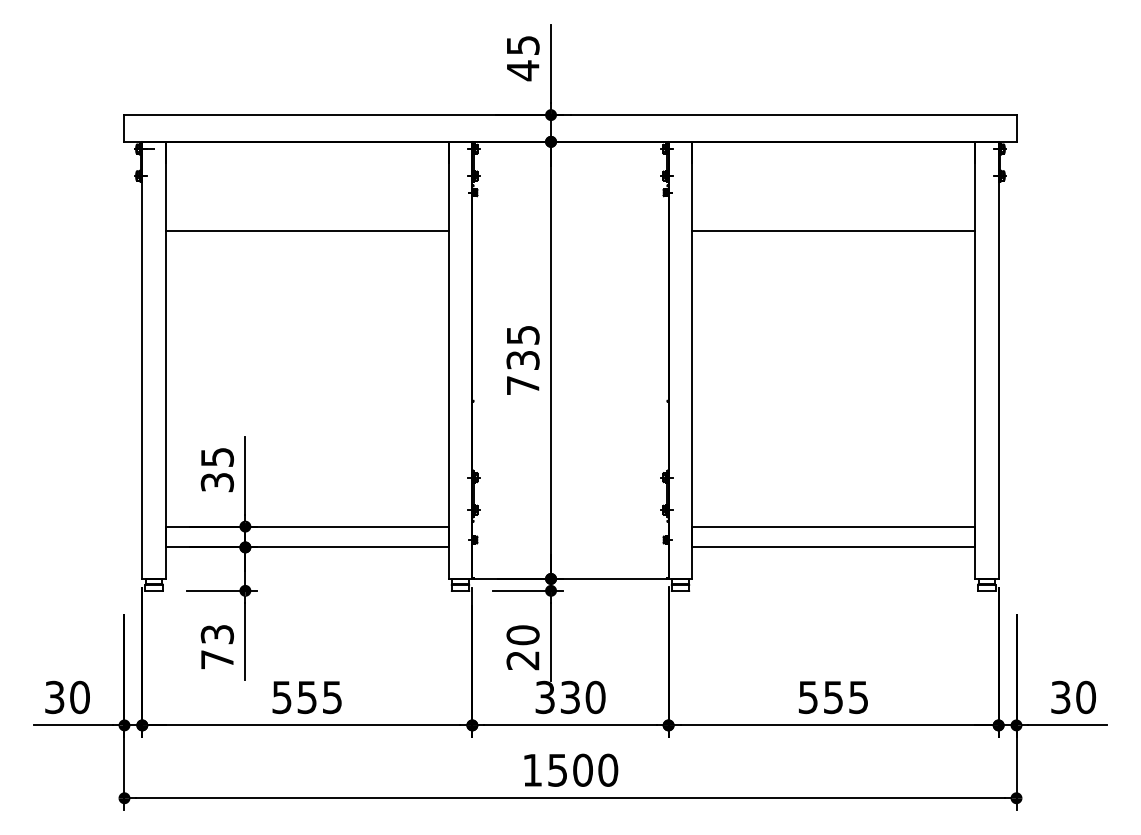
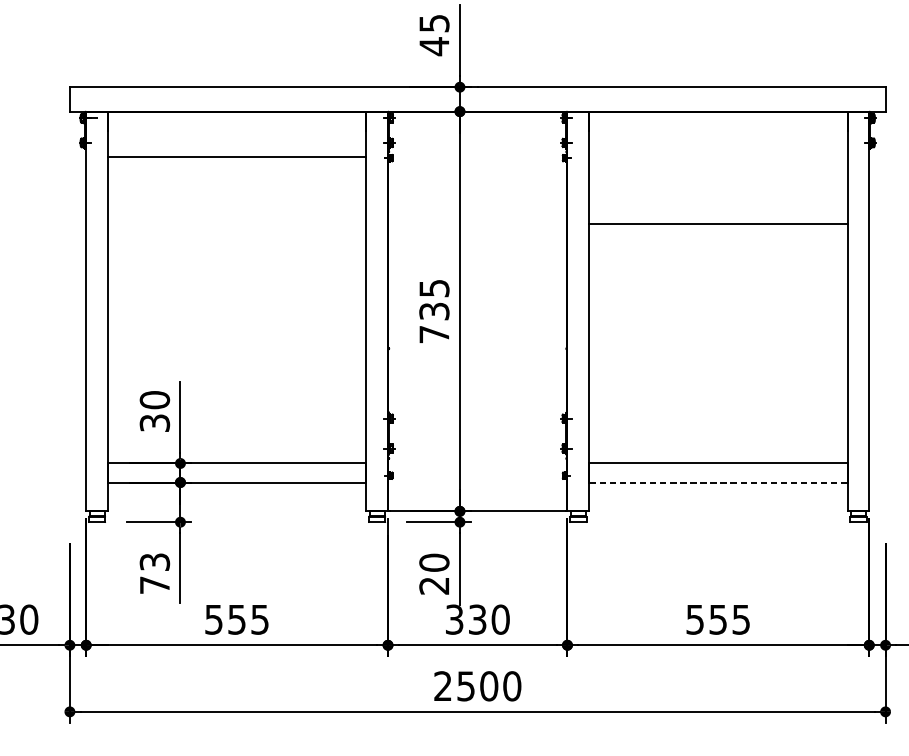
line: (307, 231) -> (237, 157), moved
line: (833, 231) -> (718, 224), moved
text: (217, 457) -> (154, 400), 35 -> 30
line: (833, 547) -> (718, 482), solid -> dashed
text: (532, 769) -> (443, 685), 1500 -> 2500

